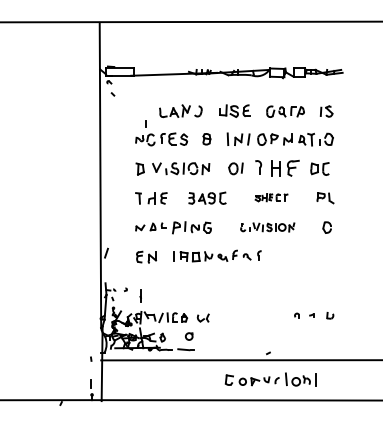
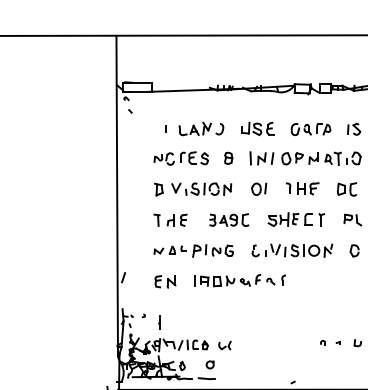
line: (145, 123) -> (165, 128), moved
part: (277, 168) -> (302, 188), size x0.71
part: (271, 197) -> (296, 219), size x1.67
part: (267, 227) -> (292, 250), size x1.43

